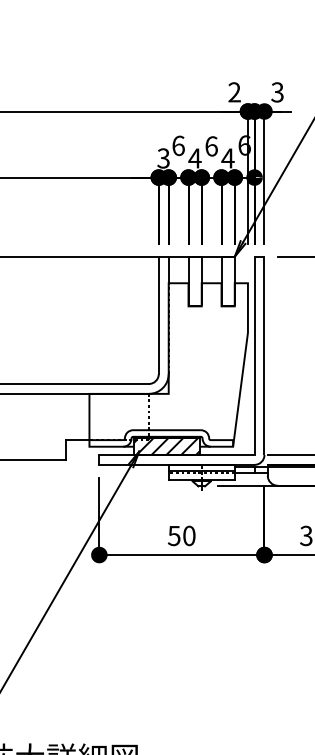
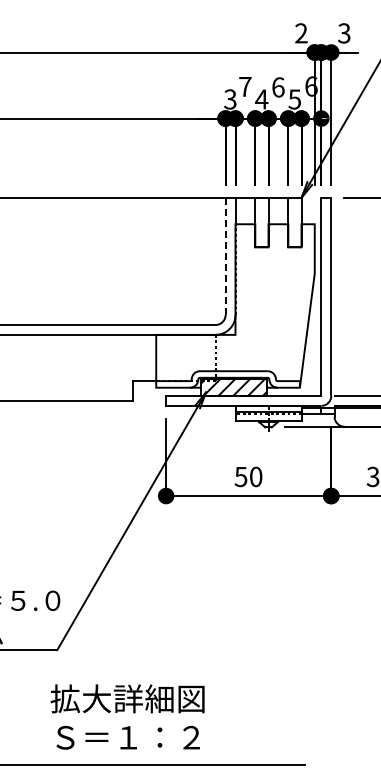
text: (178, 145) -> (245, 86), 6 -> 7
text: (227, 158) -> (294, 99), 4 -> 5
line: (158, 315) -> (225, 256), solid -> dashed

